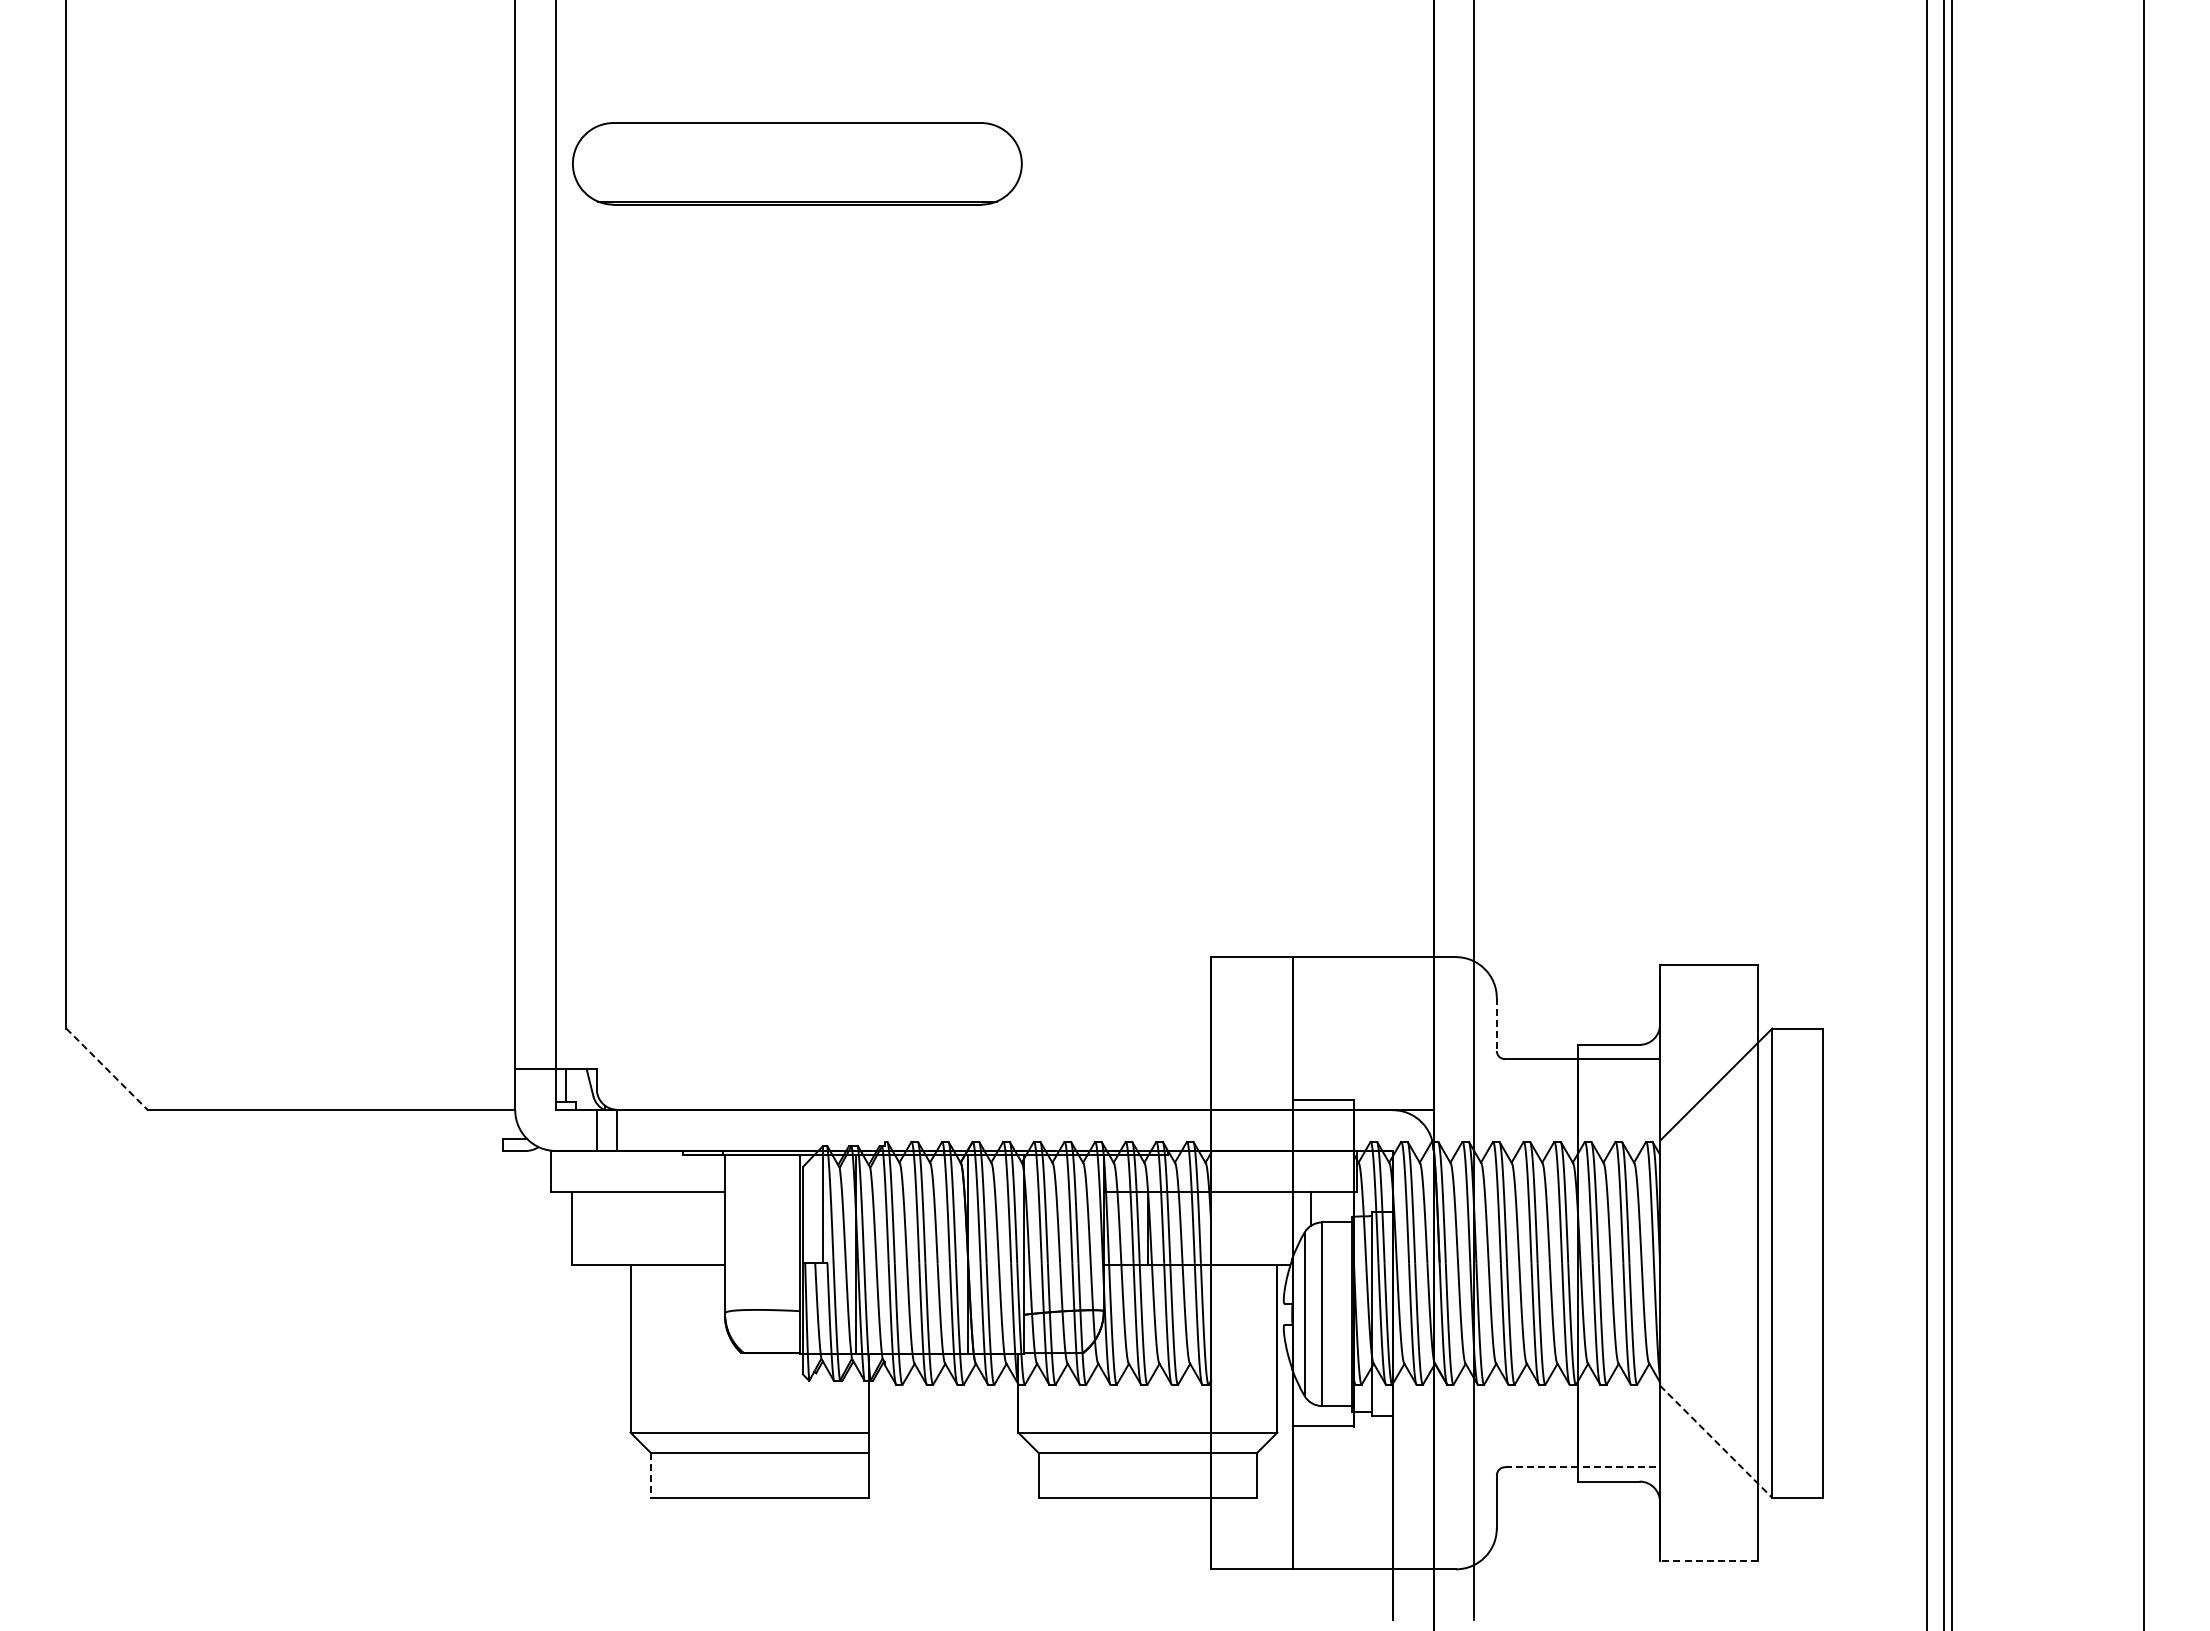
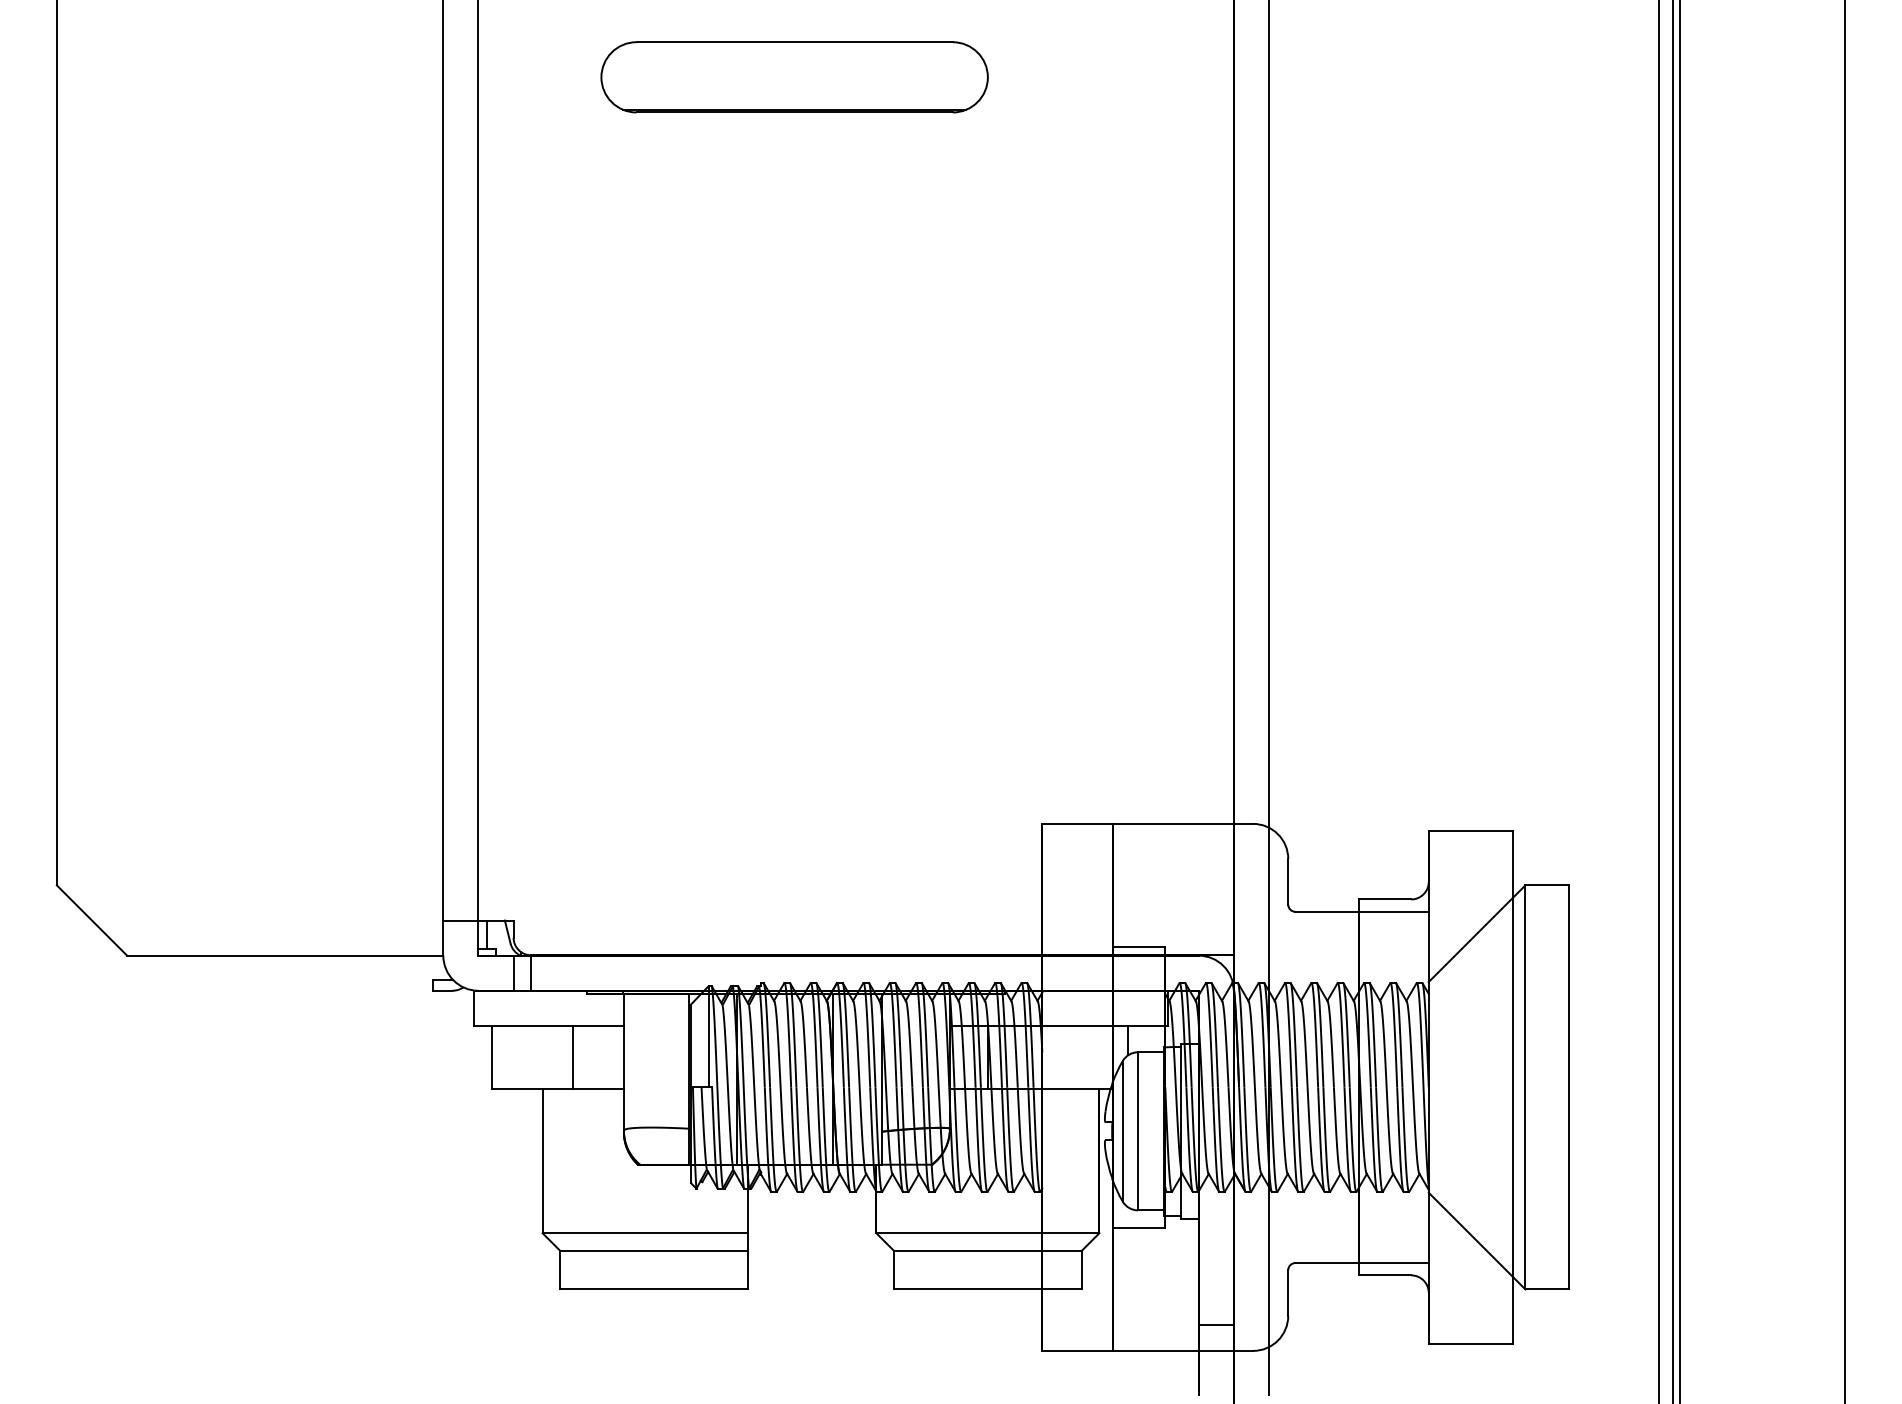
part: (797, 163) -> (794, 77), moved
line: (1496, 1024) -> (1288, 881), dashed -> solid
line: (107, 1069) -> (92, 920), dashed -> solid
line: (665, 1228) -> (572, 1057), added
line: (1716, 1442) -> (1477, 1241), dashed -> solid
line: (1582, 1467) -> (1362, 1263), dashed -> solid
line: (650, 1475) -> (559, 1270), dashed -> solid
line: (1412, 1538) -> (1215, 1324), added
line: (1709, 1561) -> (1471, 1344), dashed -> solid

